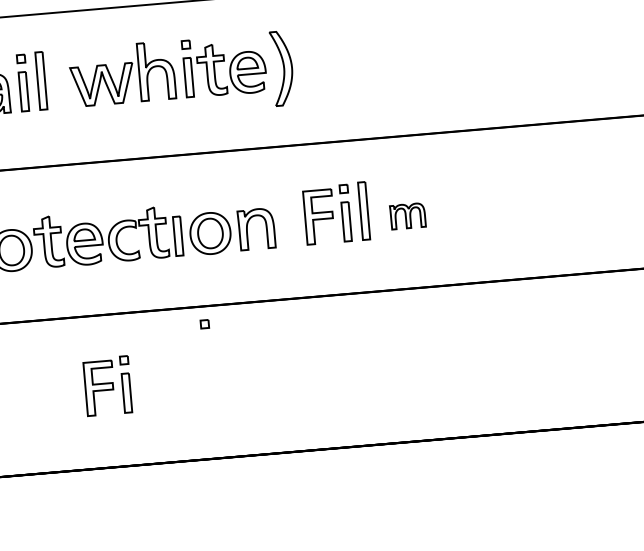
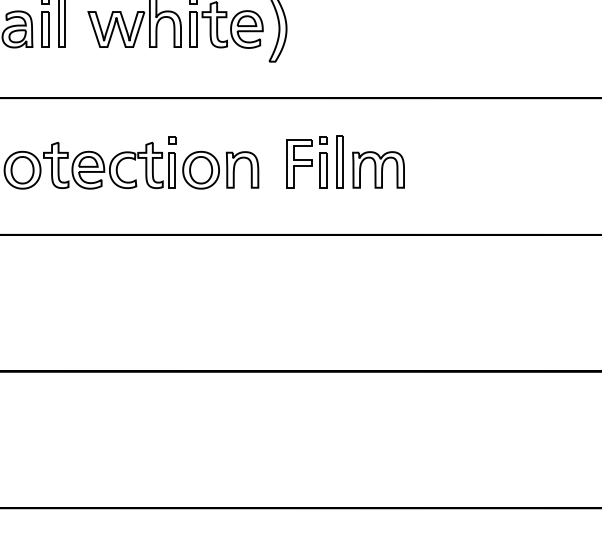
part: (407, 215) -> (378, 169), size x1.67
part: (205, 323) -> (172, 140), moved
part: (107, 386) -> (97, 298), removed

